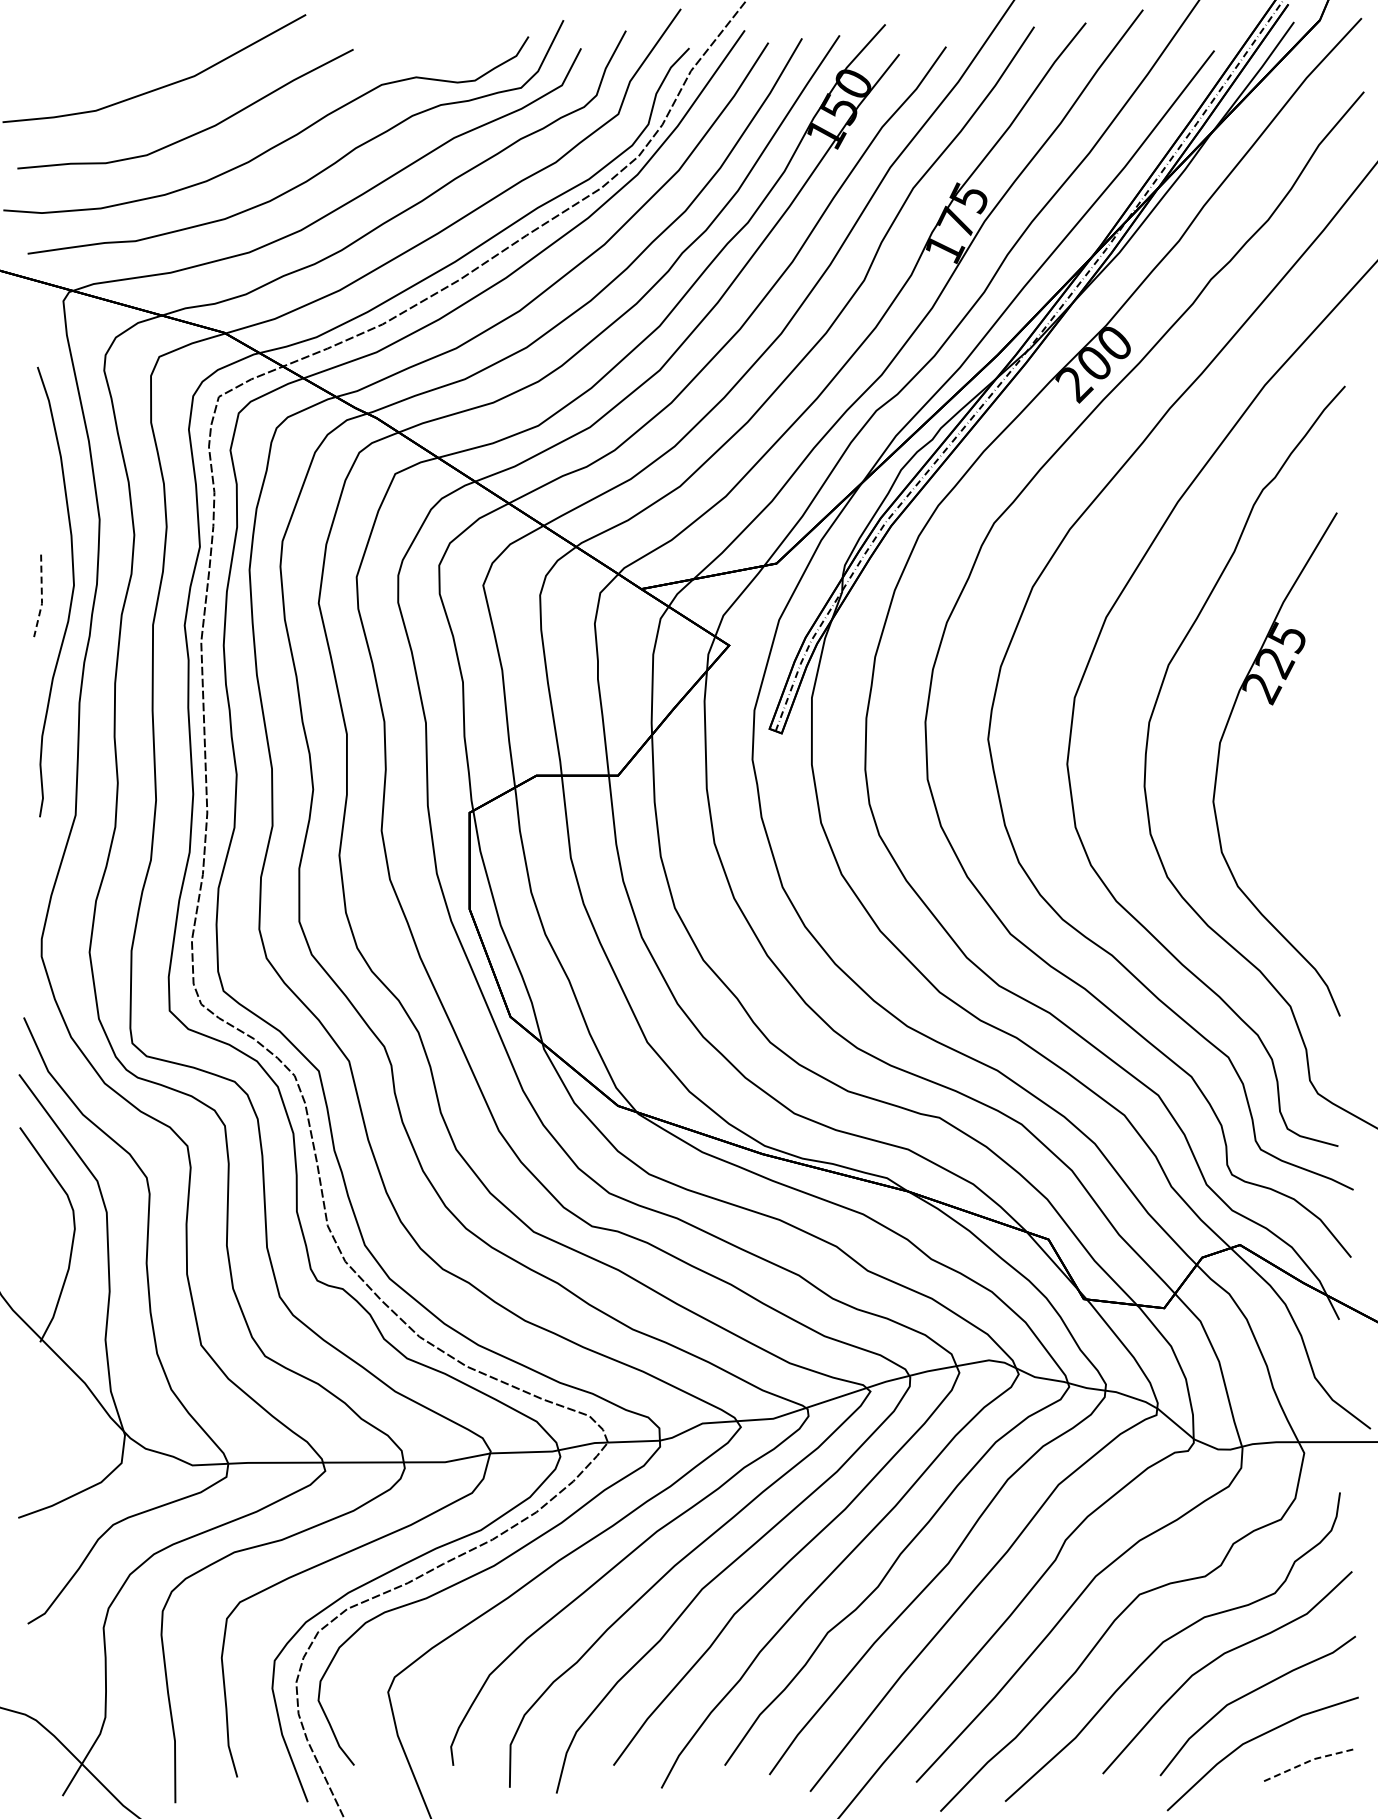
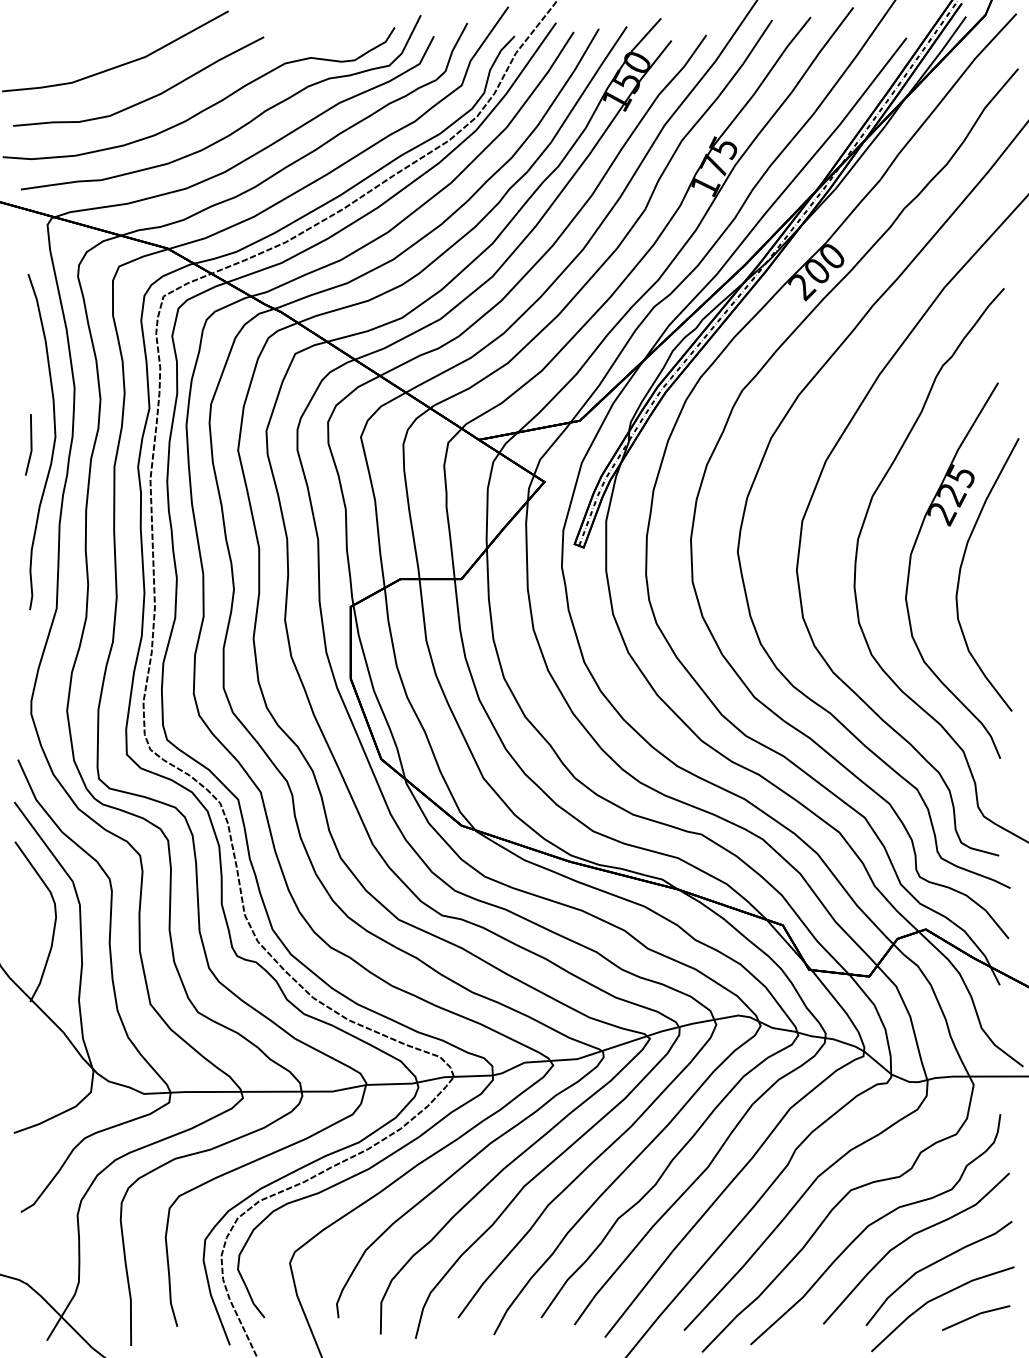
line: (41, 596) -> (31, 445), dashed -> solid
curve: (1287, 762) -> (961, 569), added
line: (1306, 1762) -> (975, 1315), dashed -> solid

